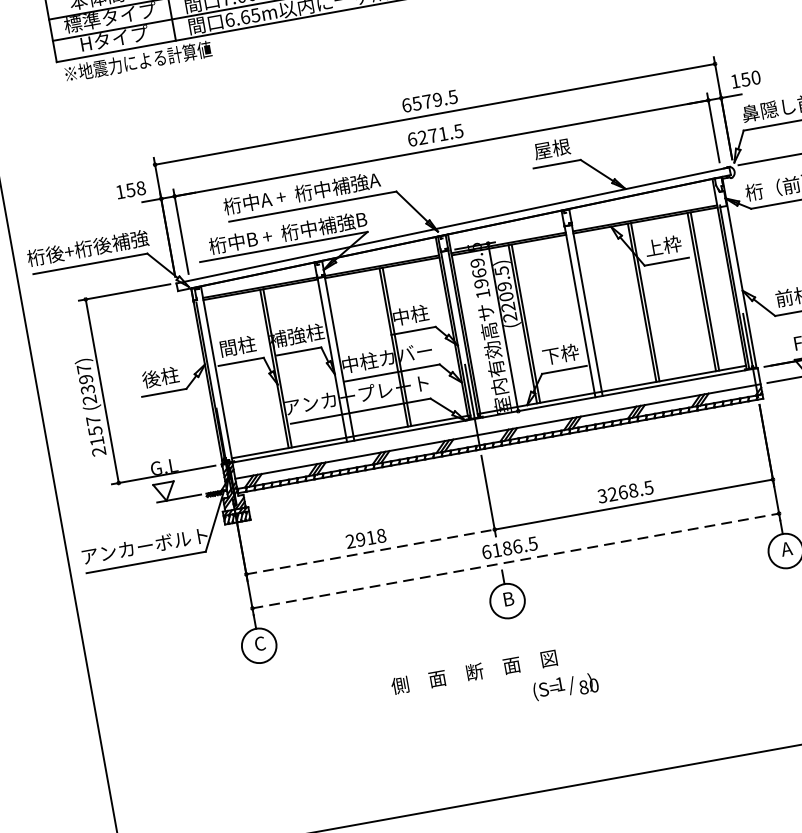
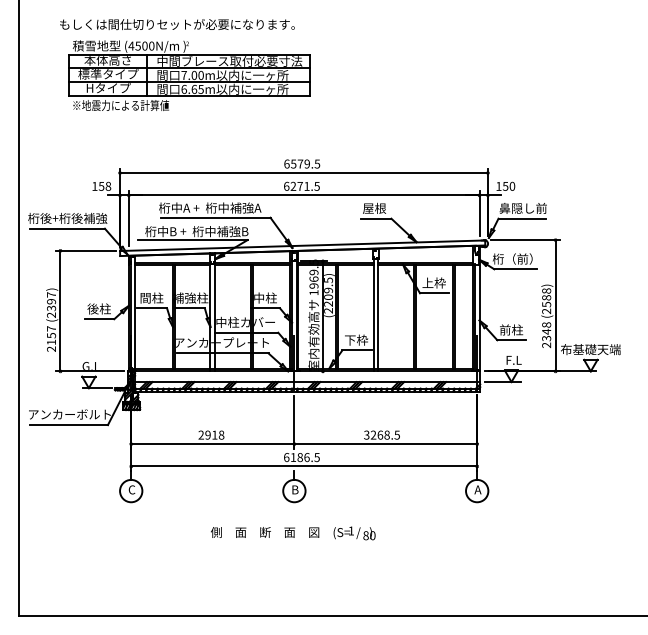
line: (370, 552) -> (212, 444), dashed -> solid
line: (516, 560) -> (304, 466), dashed -> solid
text: (565, 687) -> (354, 533), moved

